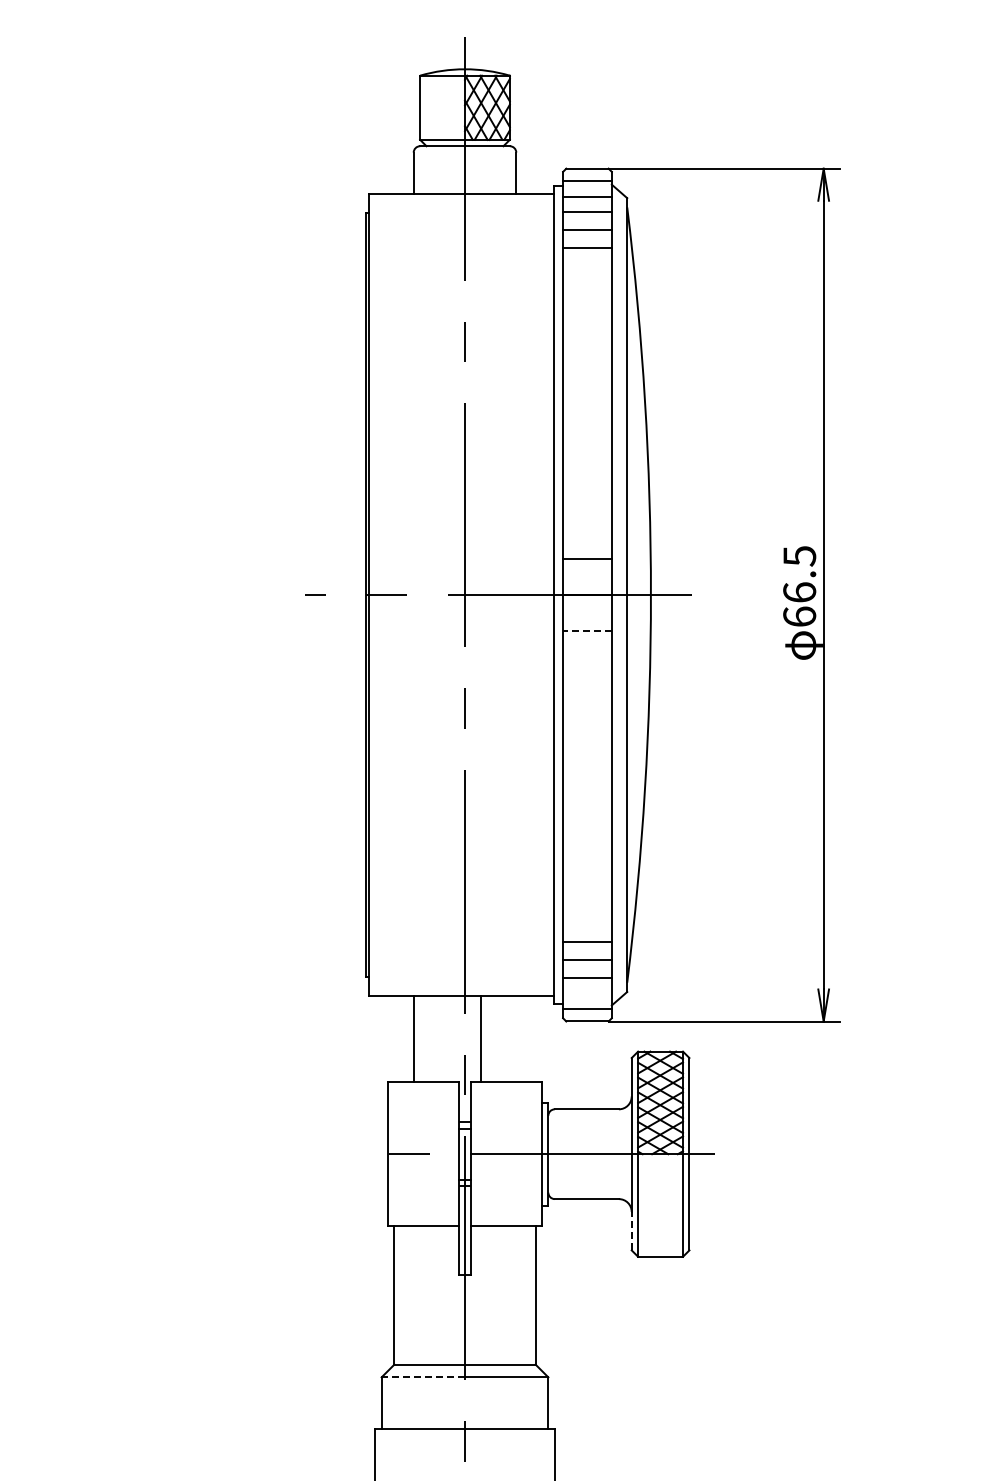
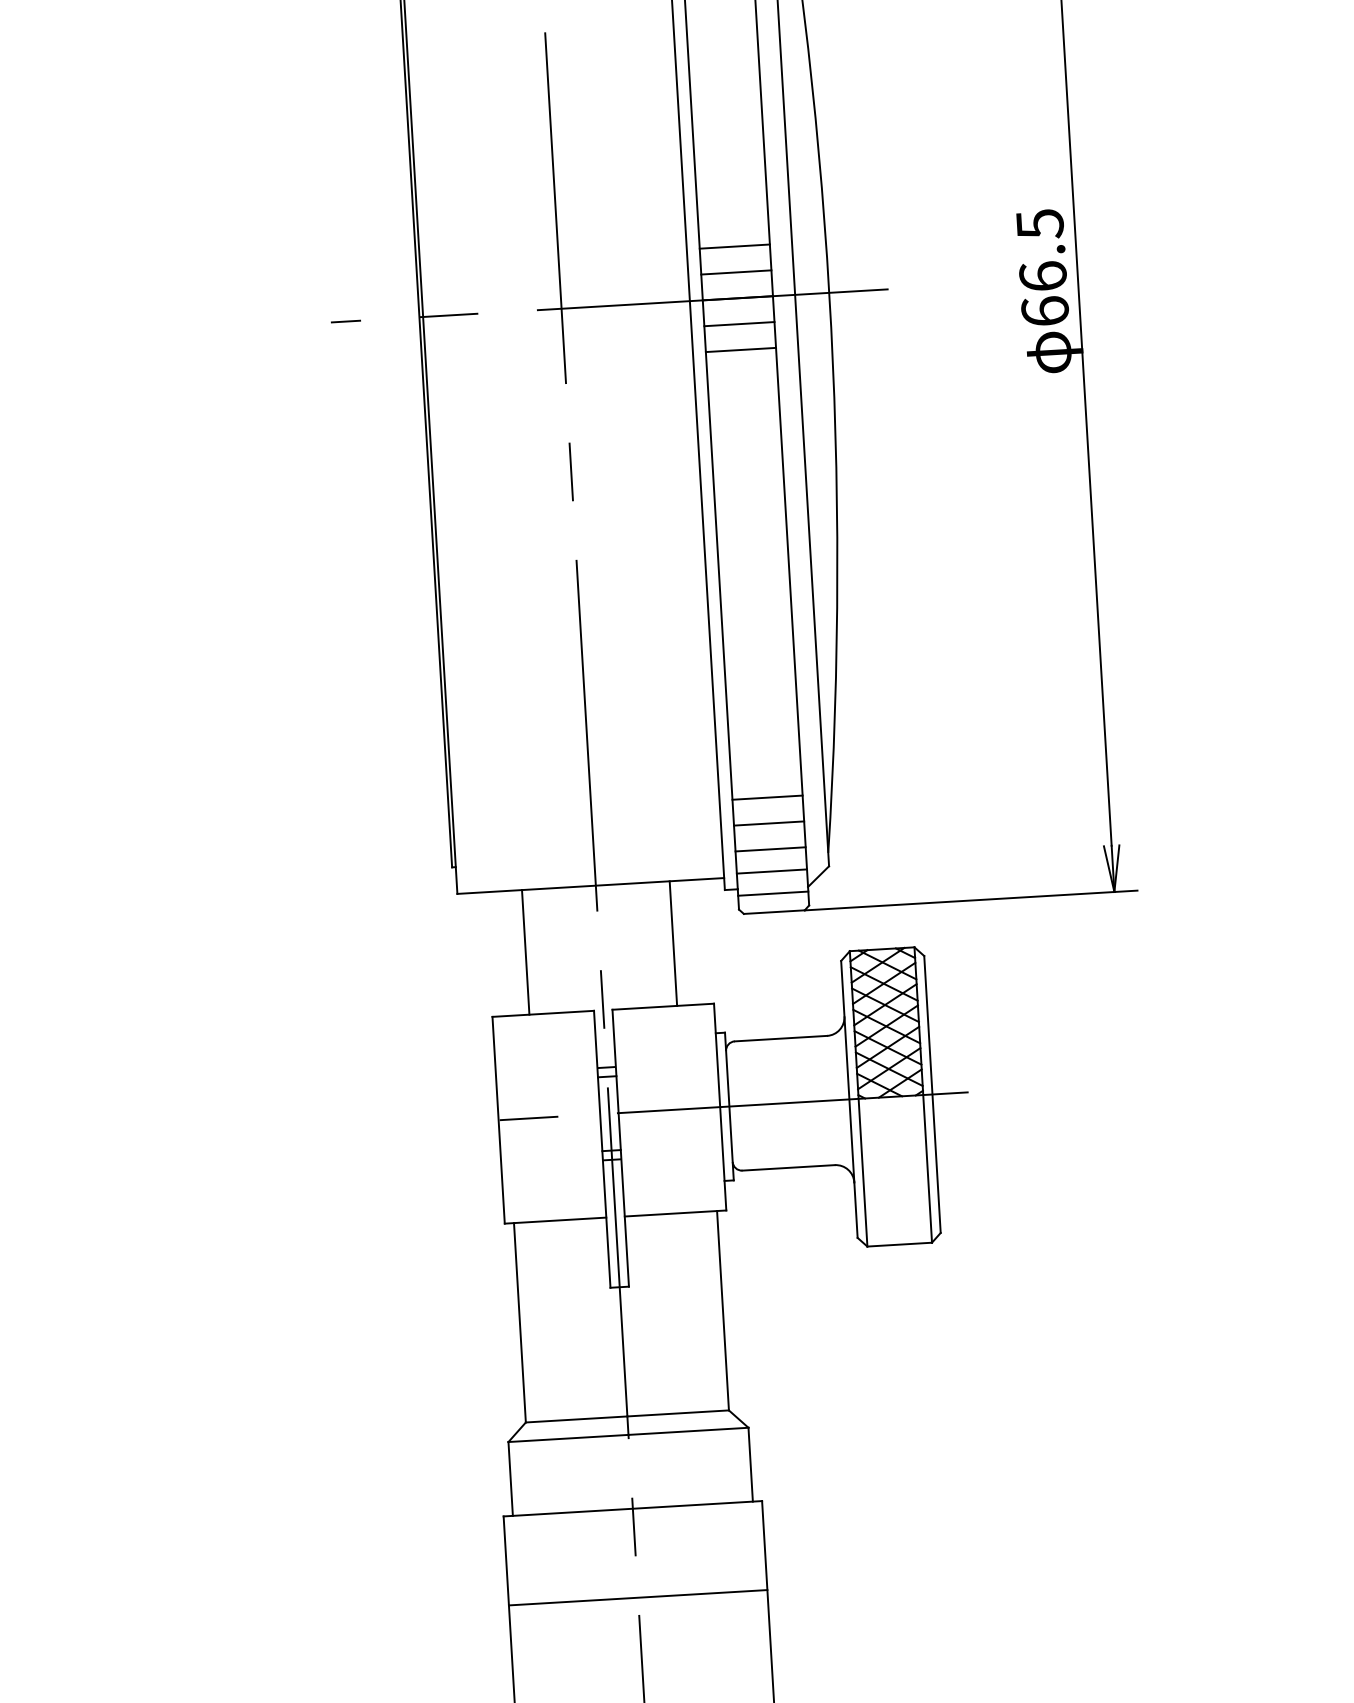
line: (587, 577) -> (736, 272), added
line: (587, 613) -> (739, 324), added
line: (586, 630) -> (739, 349), dashed -> solid
line: (587, 993) -> (771, 871), added
line: (481, 1038) -> (673, 942), moved
line: (631, 1230) -> (855, 1209), dashed -> solid
line: (423, 1377) -> (568, 1438), dashed -> solid

